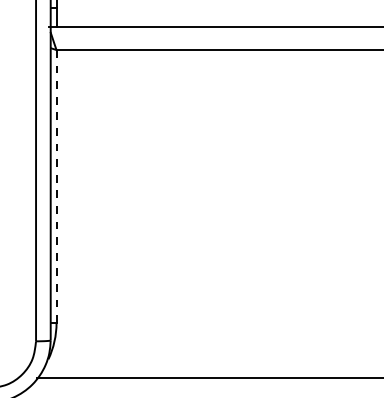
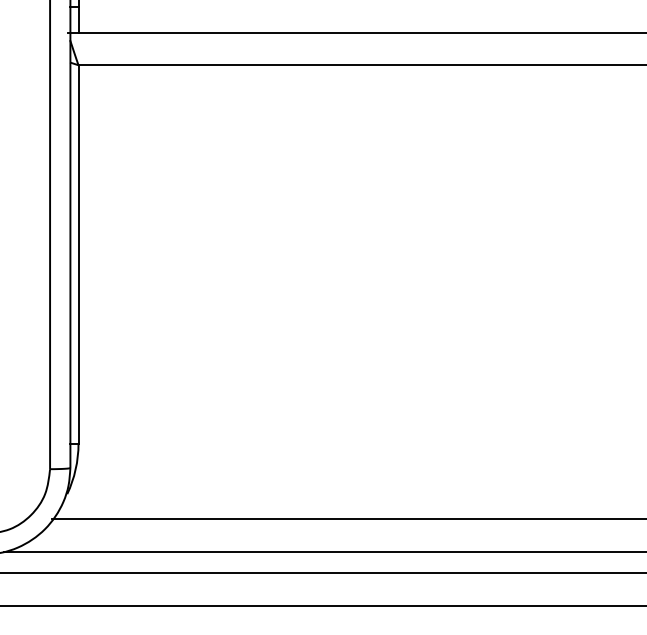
line: (56, 186) -> (78, 254), dashed -> solid

